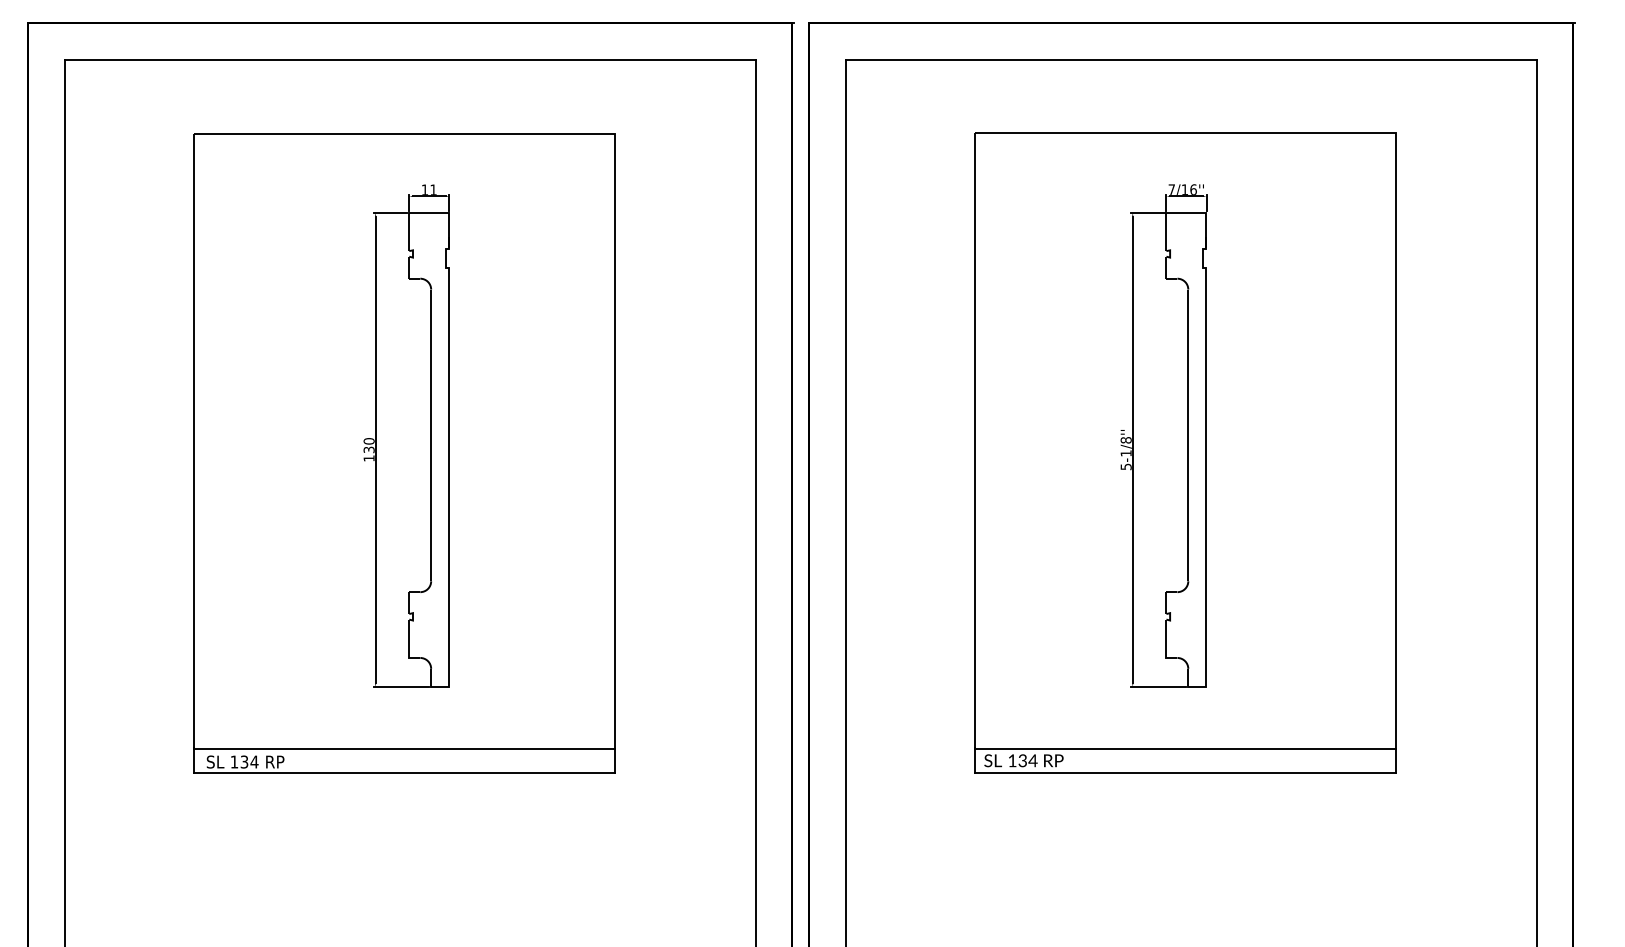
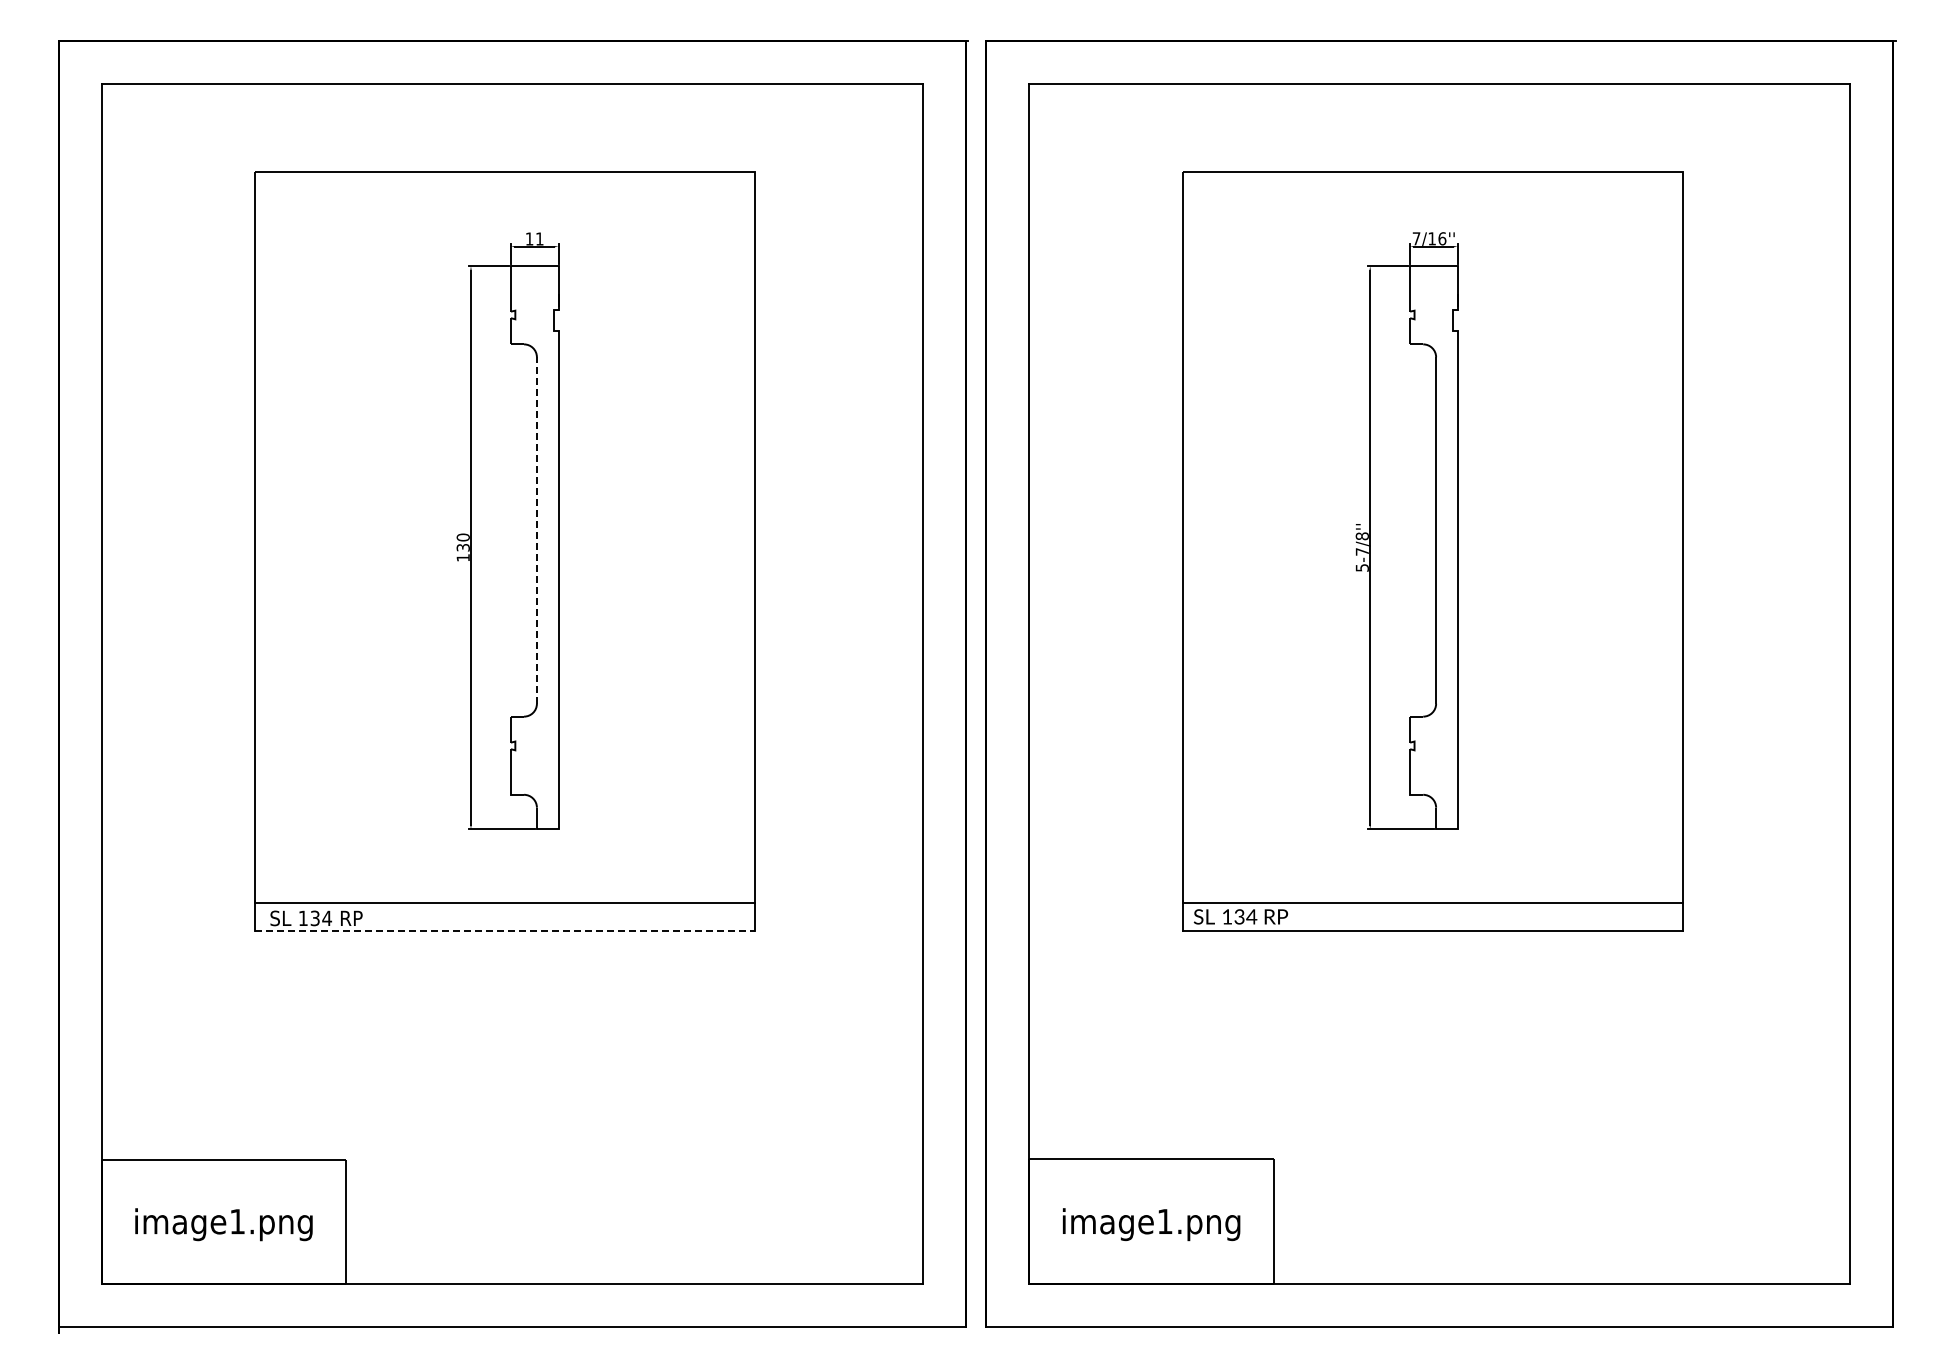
line: (430, 434) -> (536, 529), solid -> dashed
text: (1125, 453) -> (1361, 551), 5-1/8'' -> 5-7/8''
line: (404, 772) -> (505, 930), solid -> dashed

